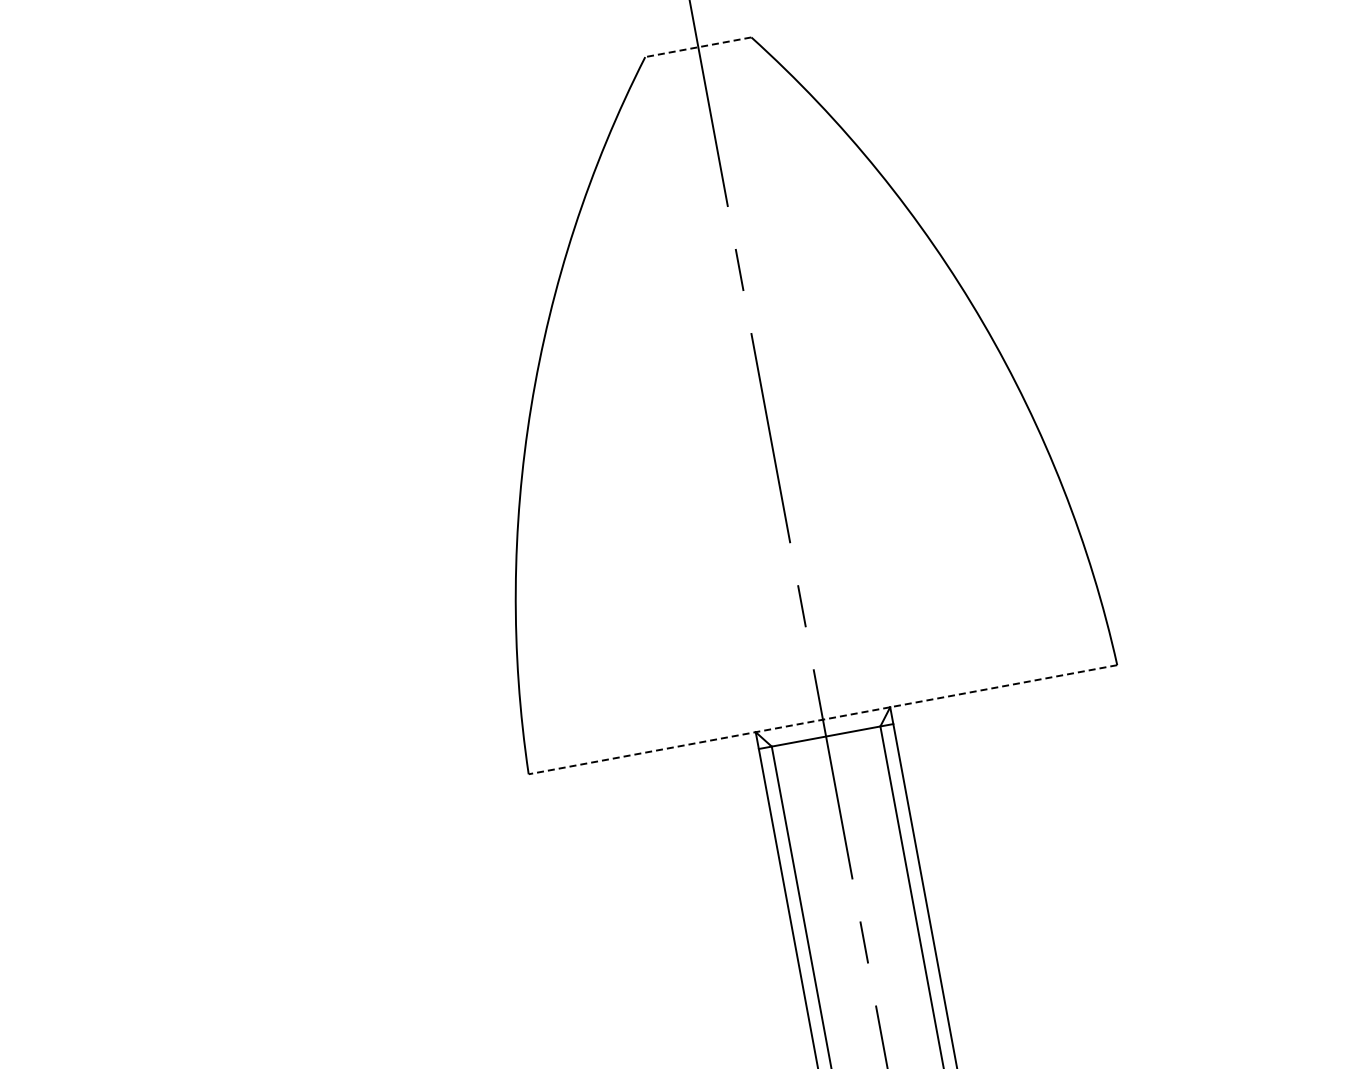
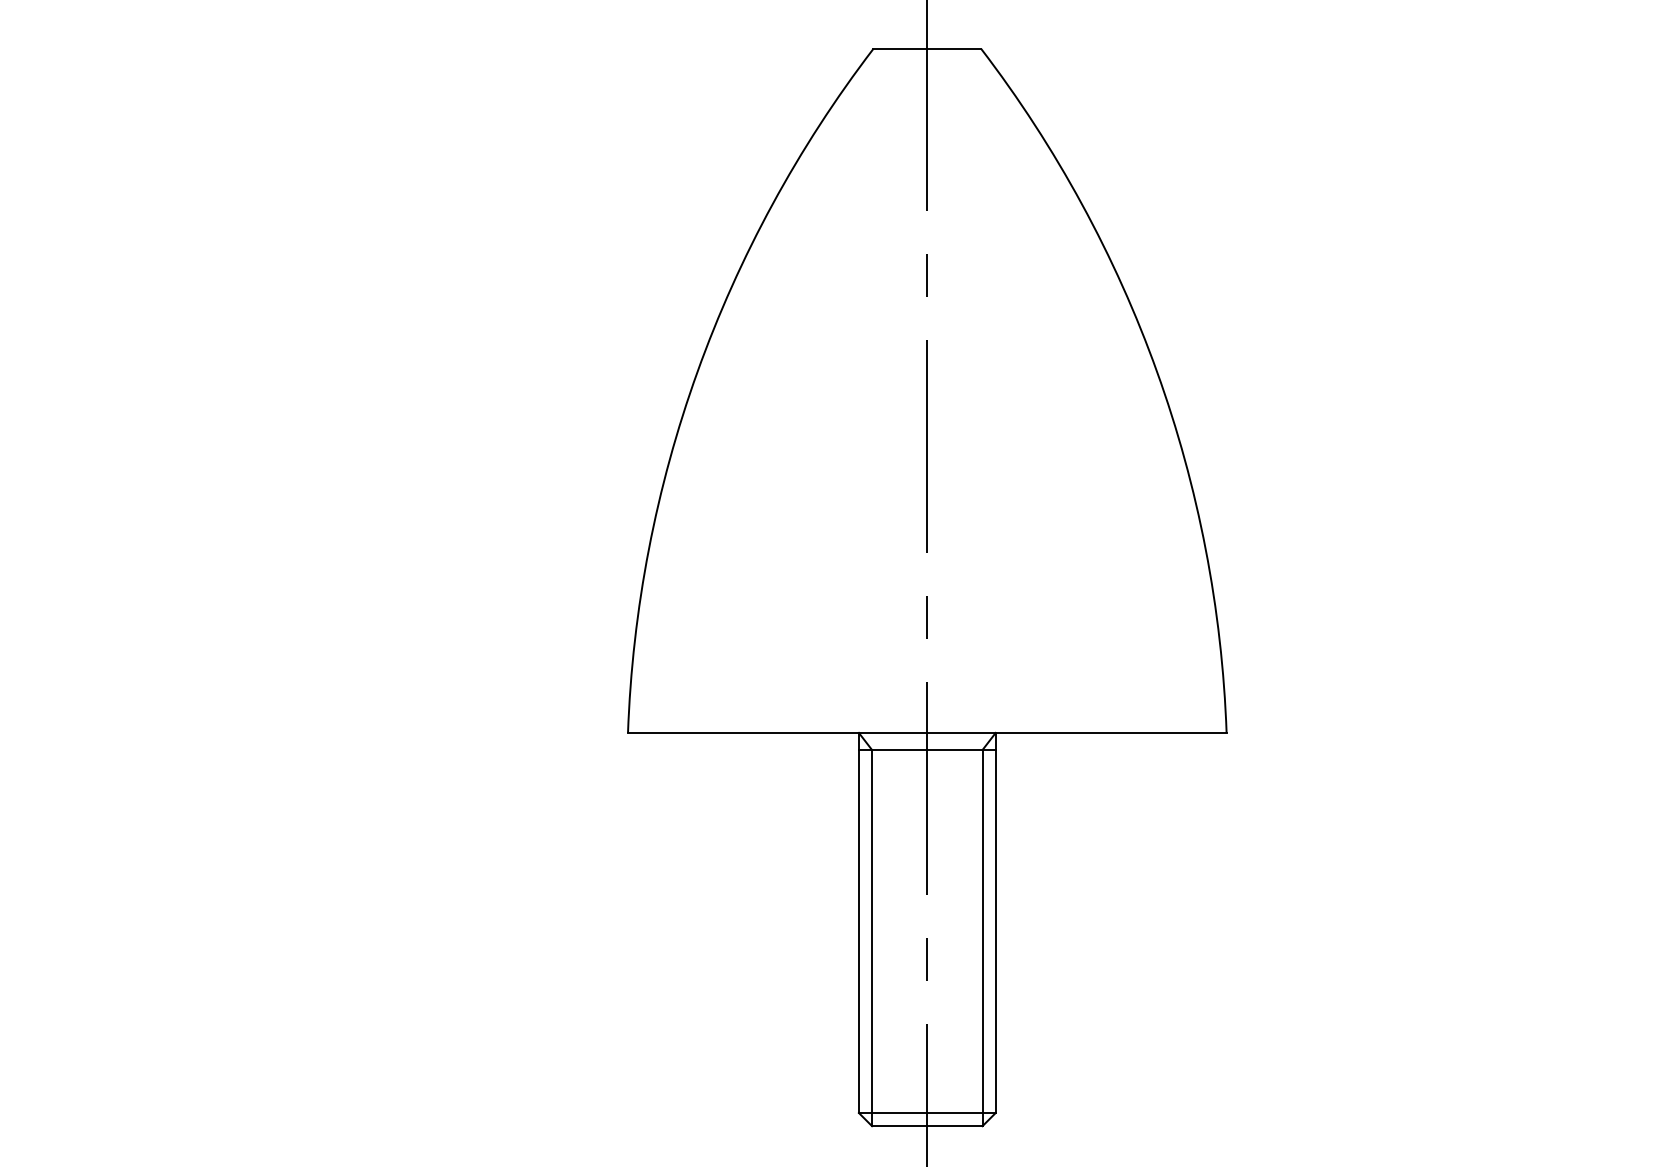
line: (698, 47) -> (927, 49), dashed -> solid
line: (822, 719) -> (926, 732), dashed -> solid

